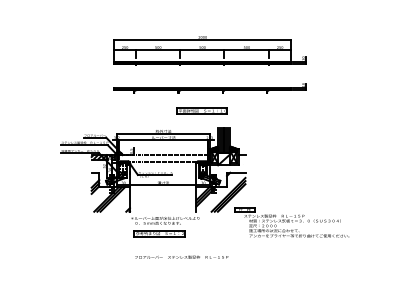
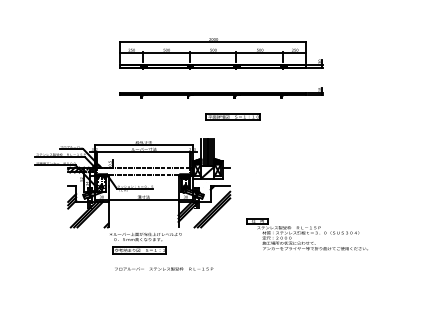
part: (201, 110) -> (232, 116), moved
part: (153, 182) -> (133, 196), moved
text: (181, 256) -> (163, 268), moved

